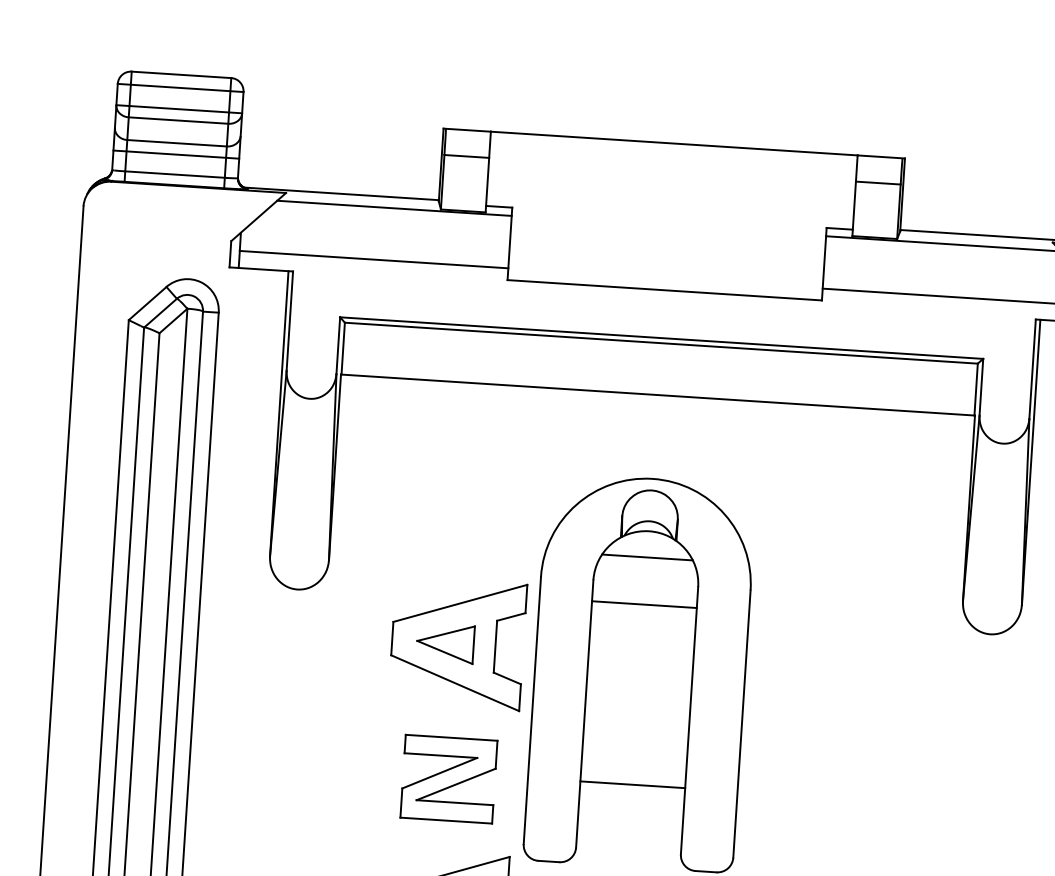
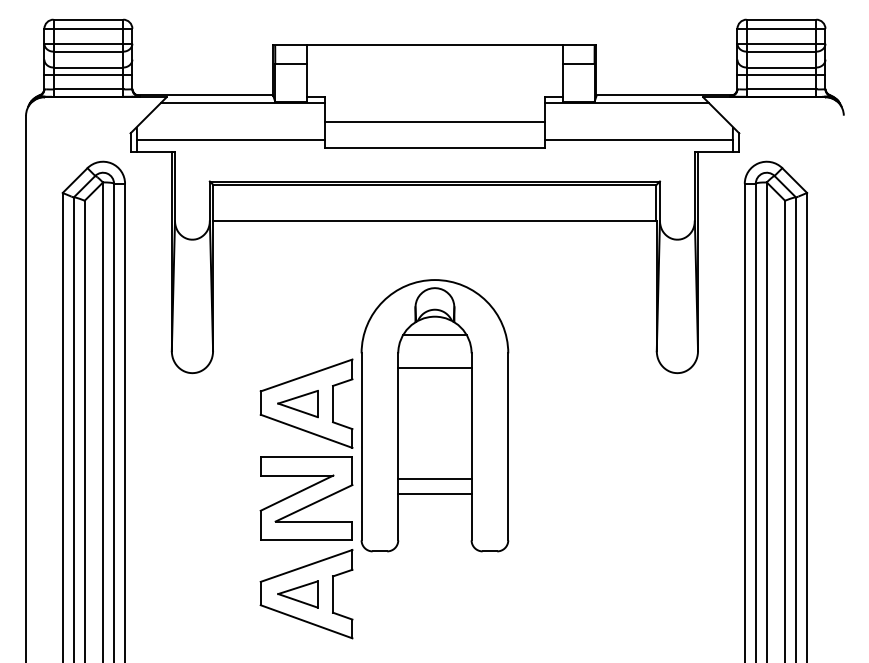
line: (666, 253) -> (434, 122), added
line: (633, 762) -> (434, 478), added
part: (448, 779) -> (306, 498), size x1.43

